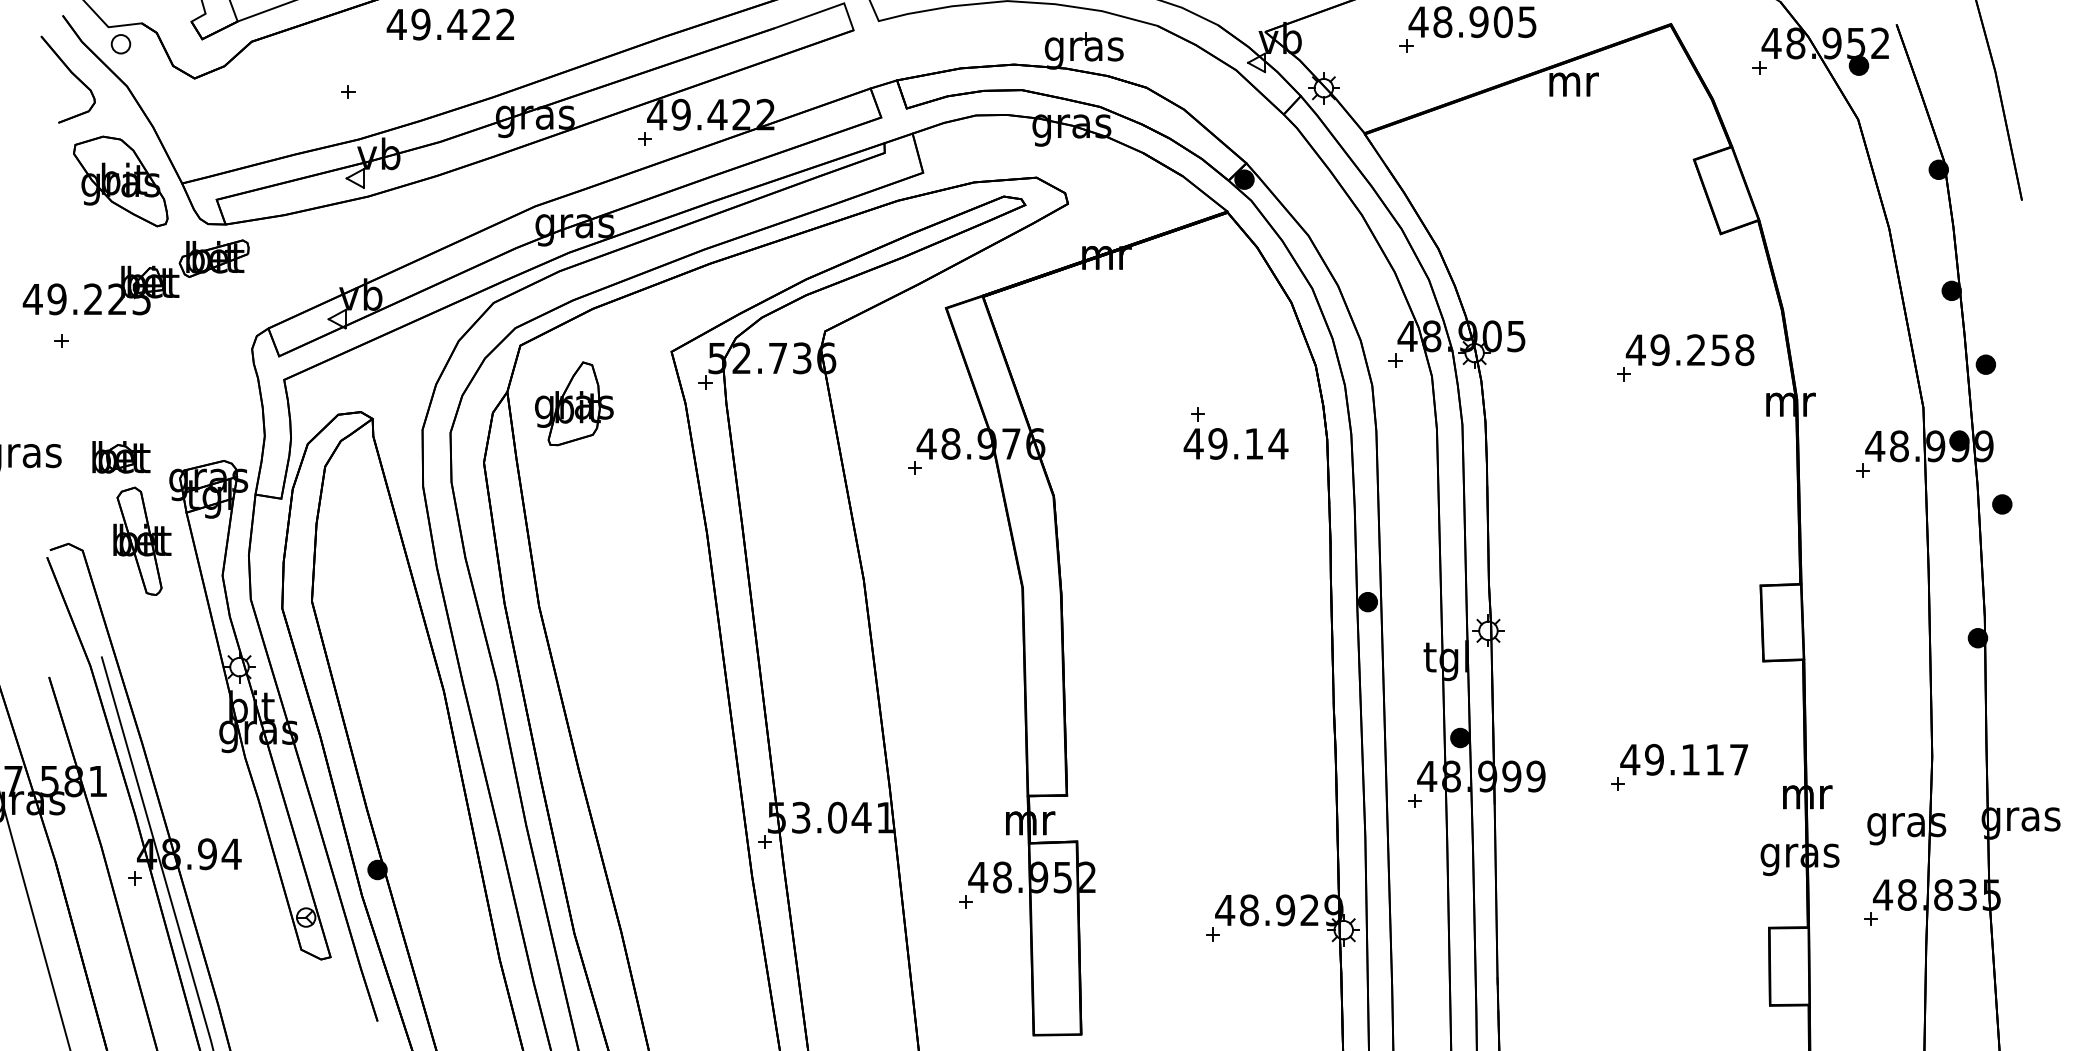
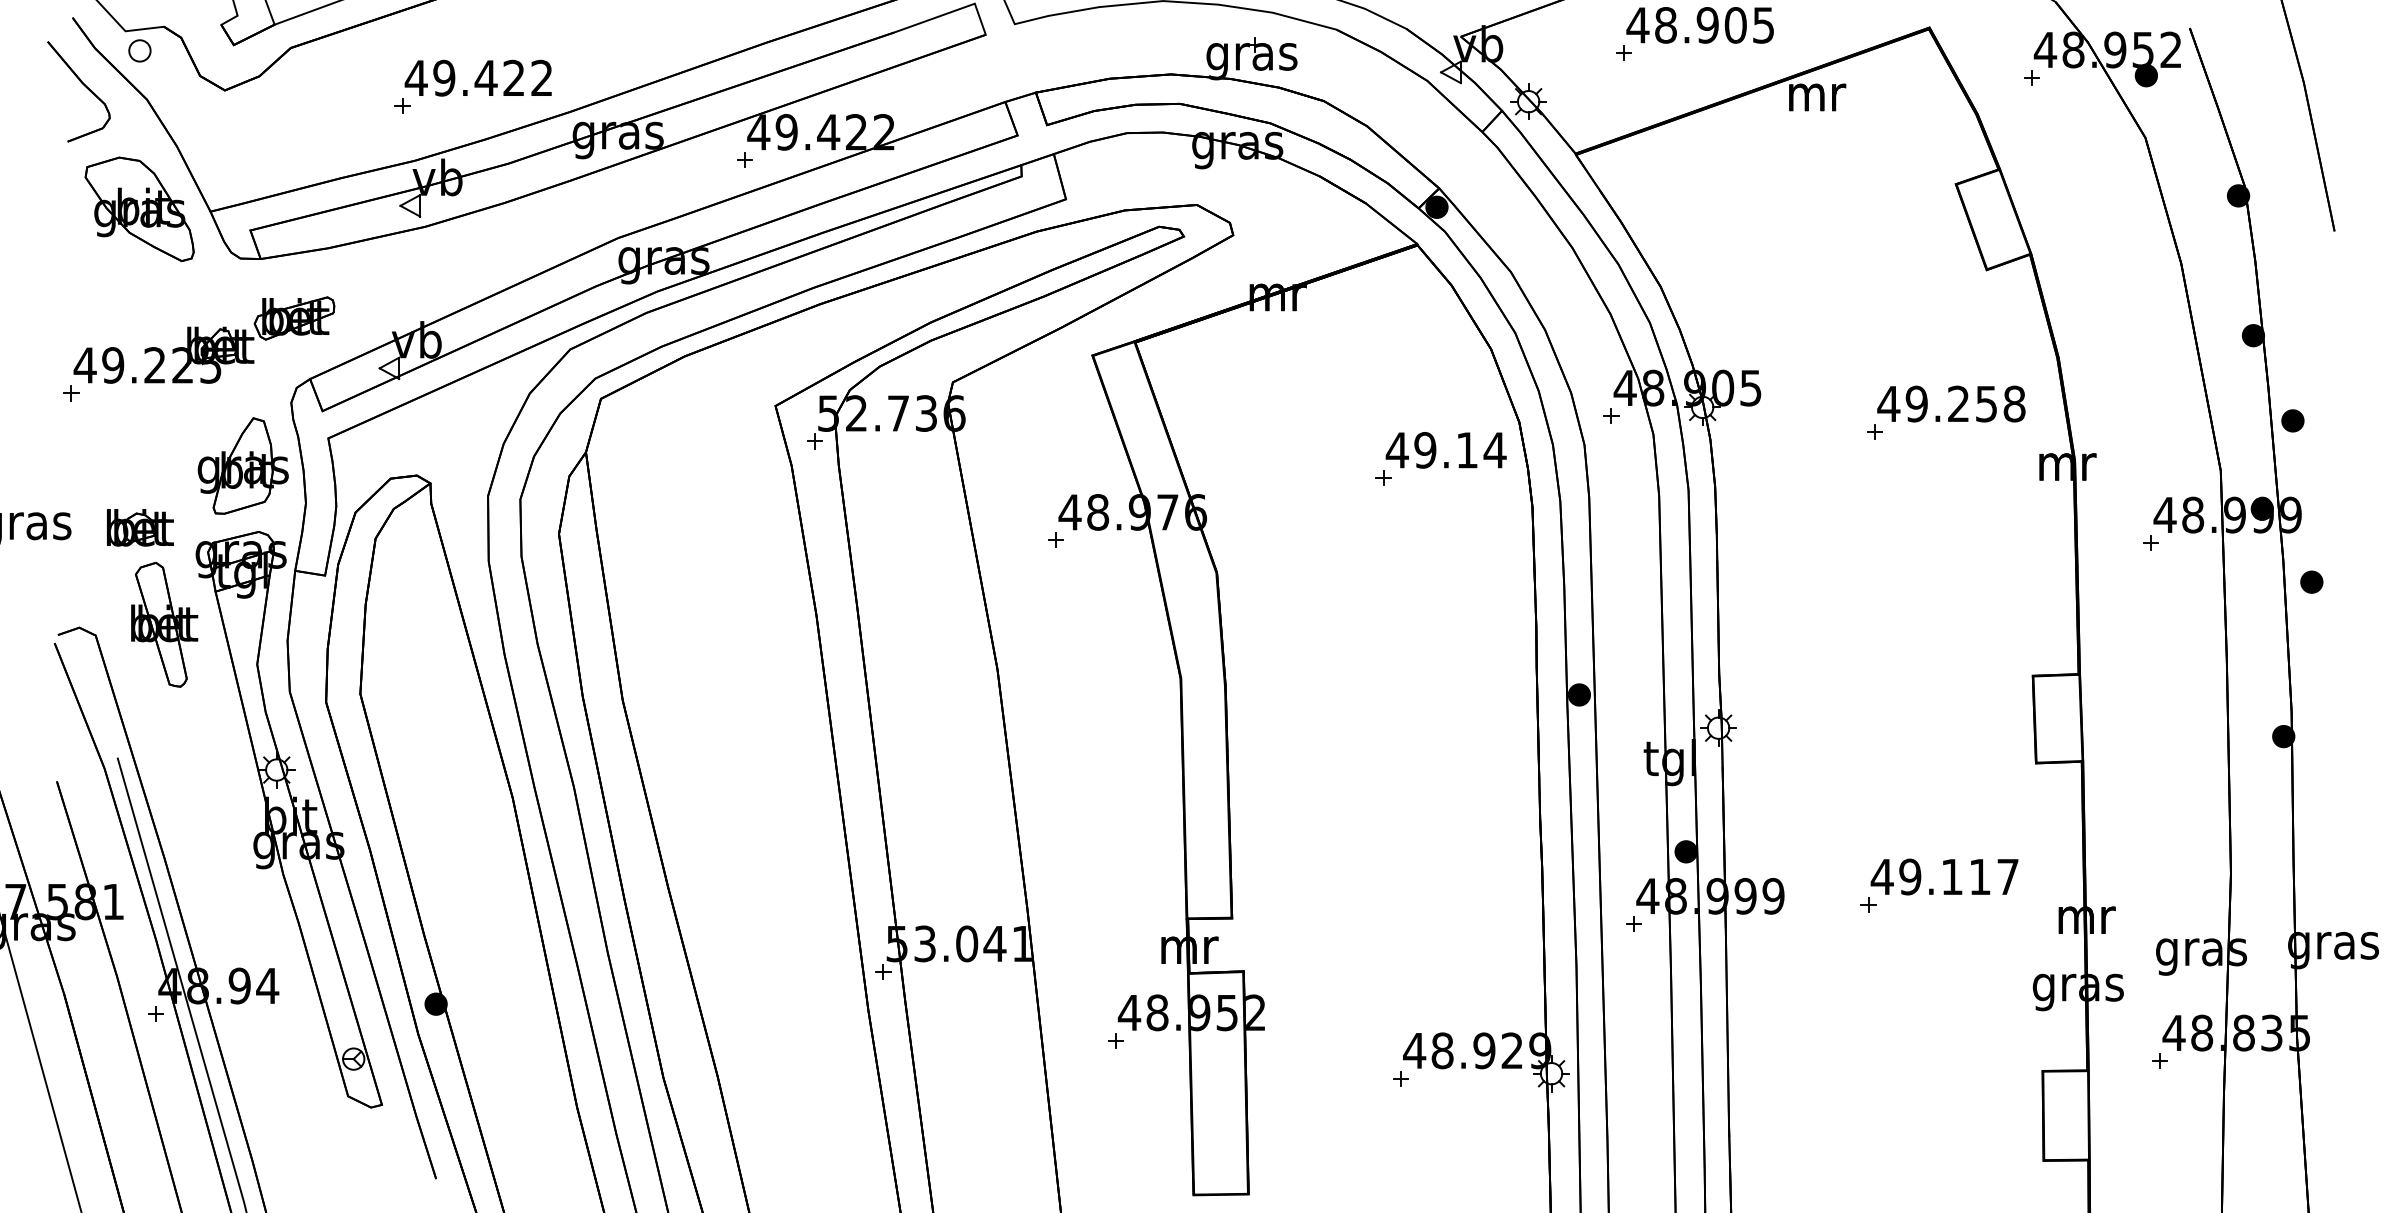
text: (449, 23) -> (477, 77), moved
part: (136, 276) -> (204, 339), moved
part: (573, 403) -> (242, 465), moved
text: (1235, 444) -> (1445, 450), moved

